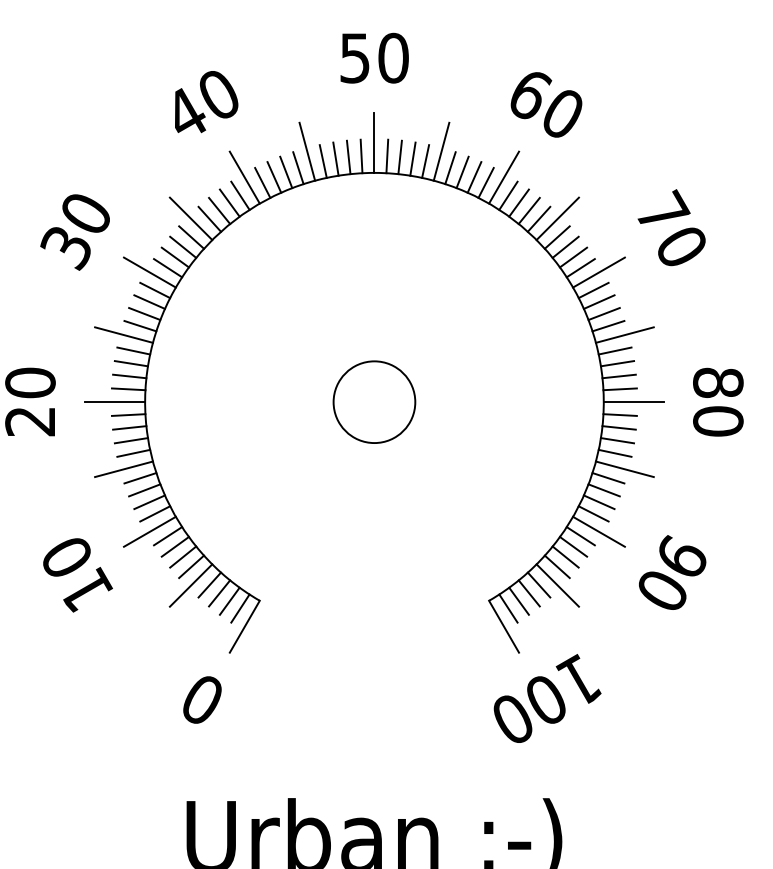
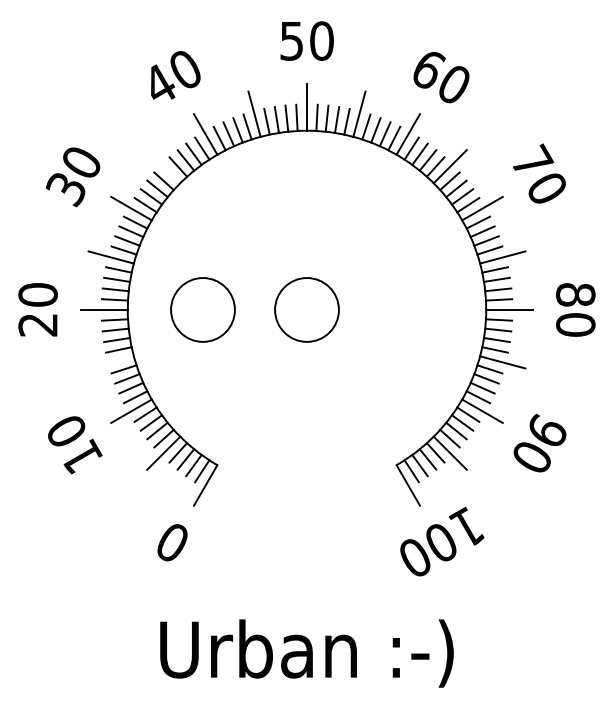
line: (190, 218) -> (163, 166), removed
circle: (240, 401) -> (202, 309), added
line: (123, 469) -> (110, 362), removed

